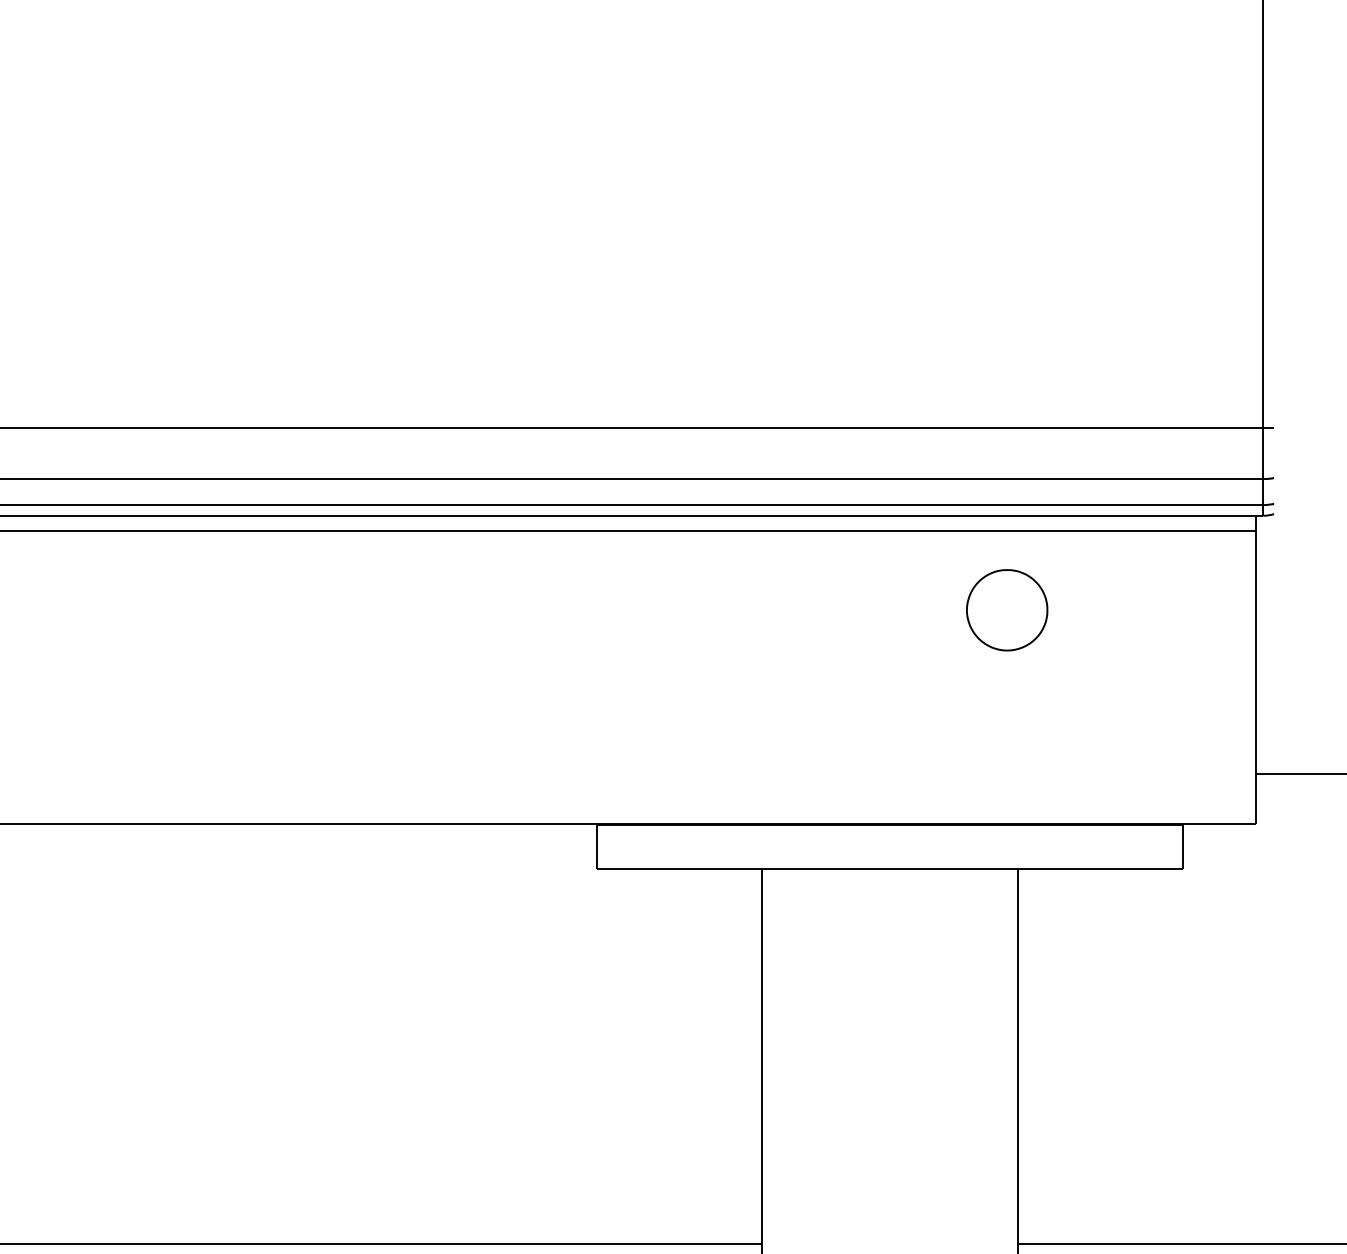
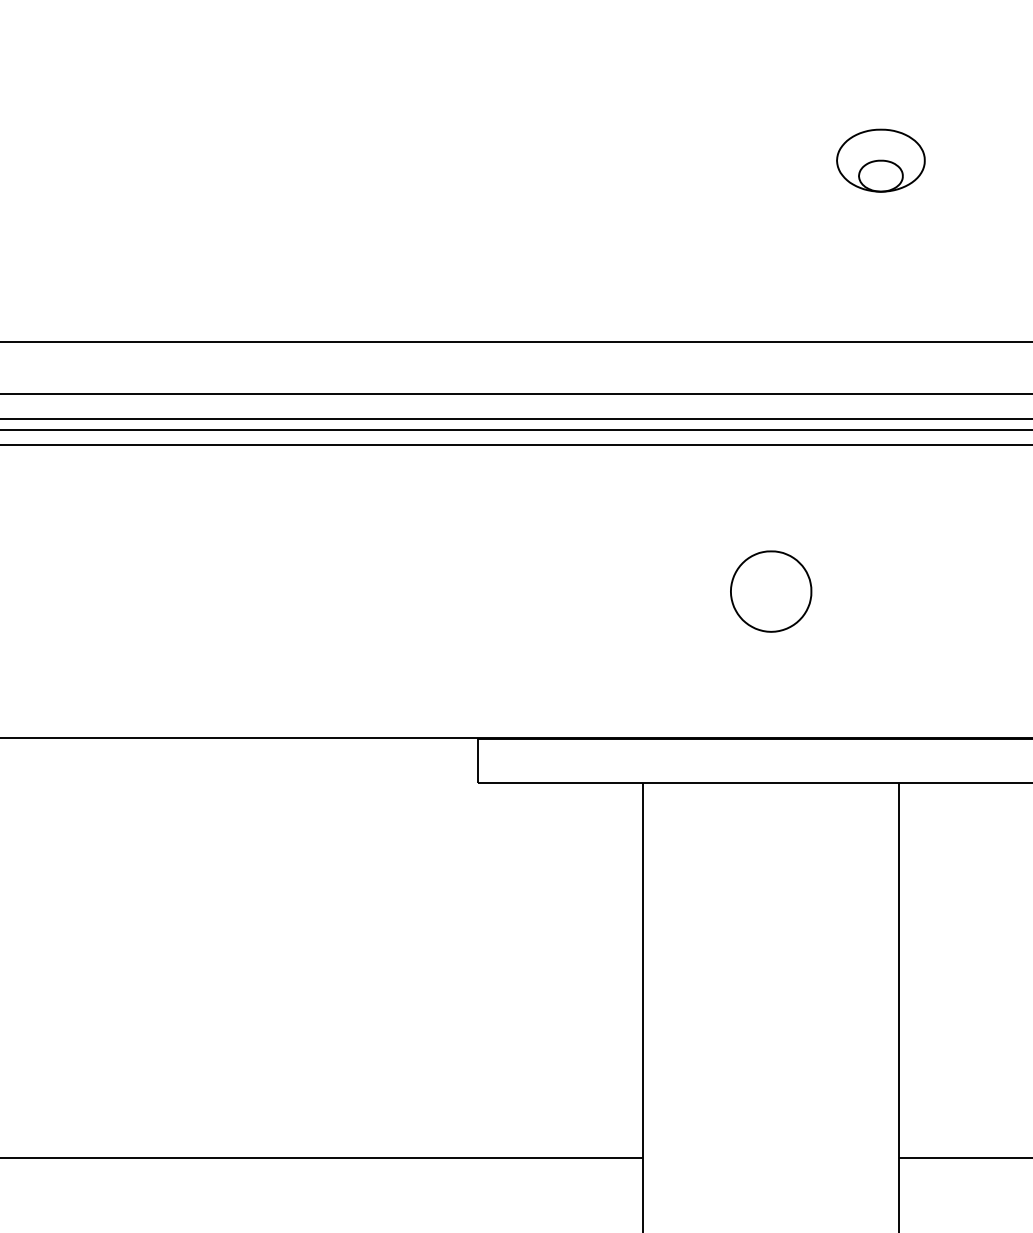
part: (999, 246) -> (880, 160), added
part: (1007, 610) -> (771, 591), moved

